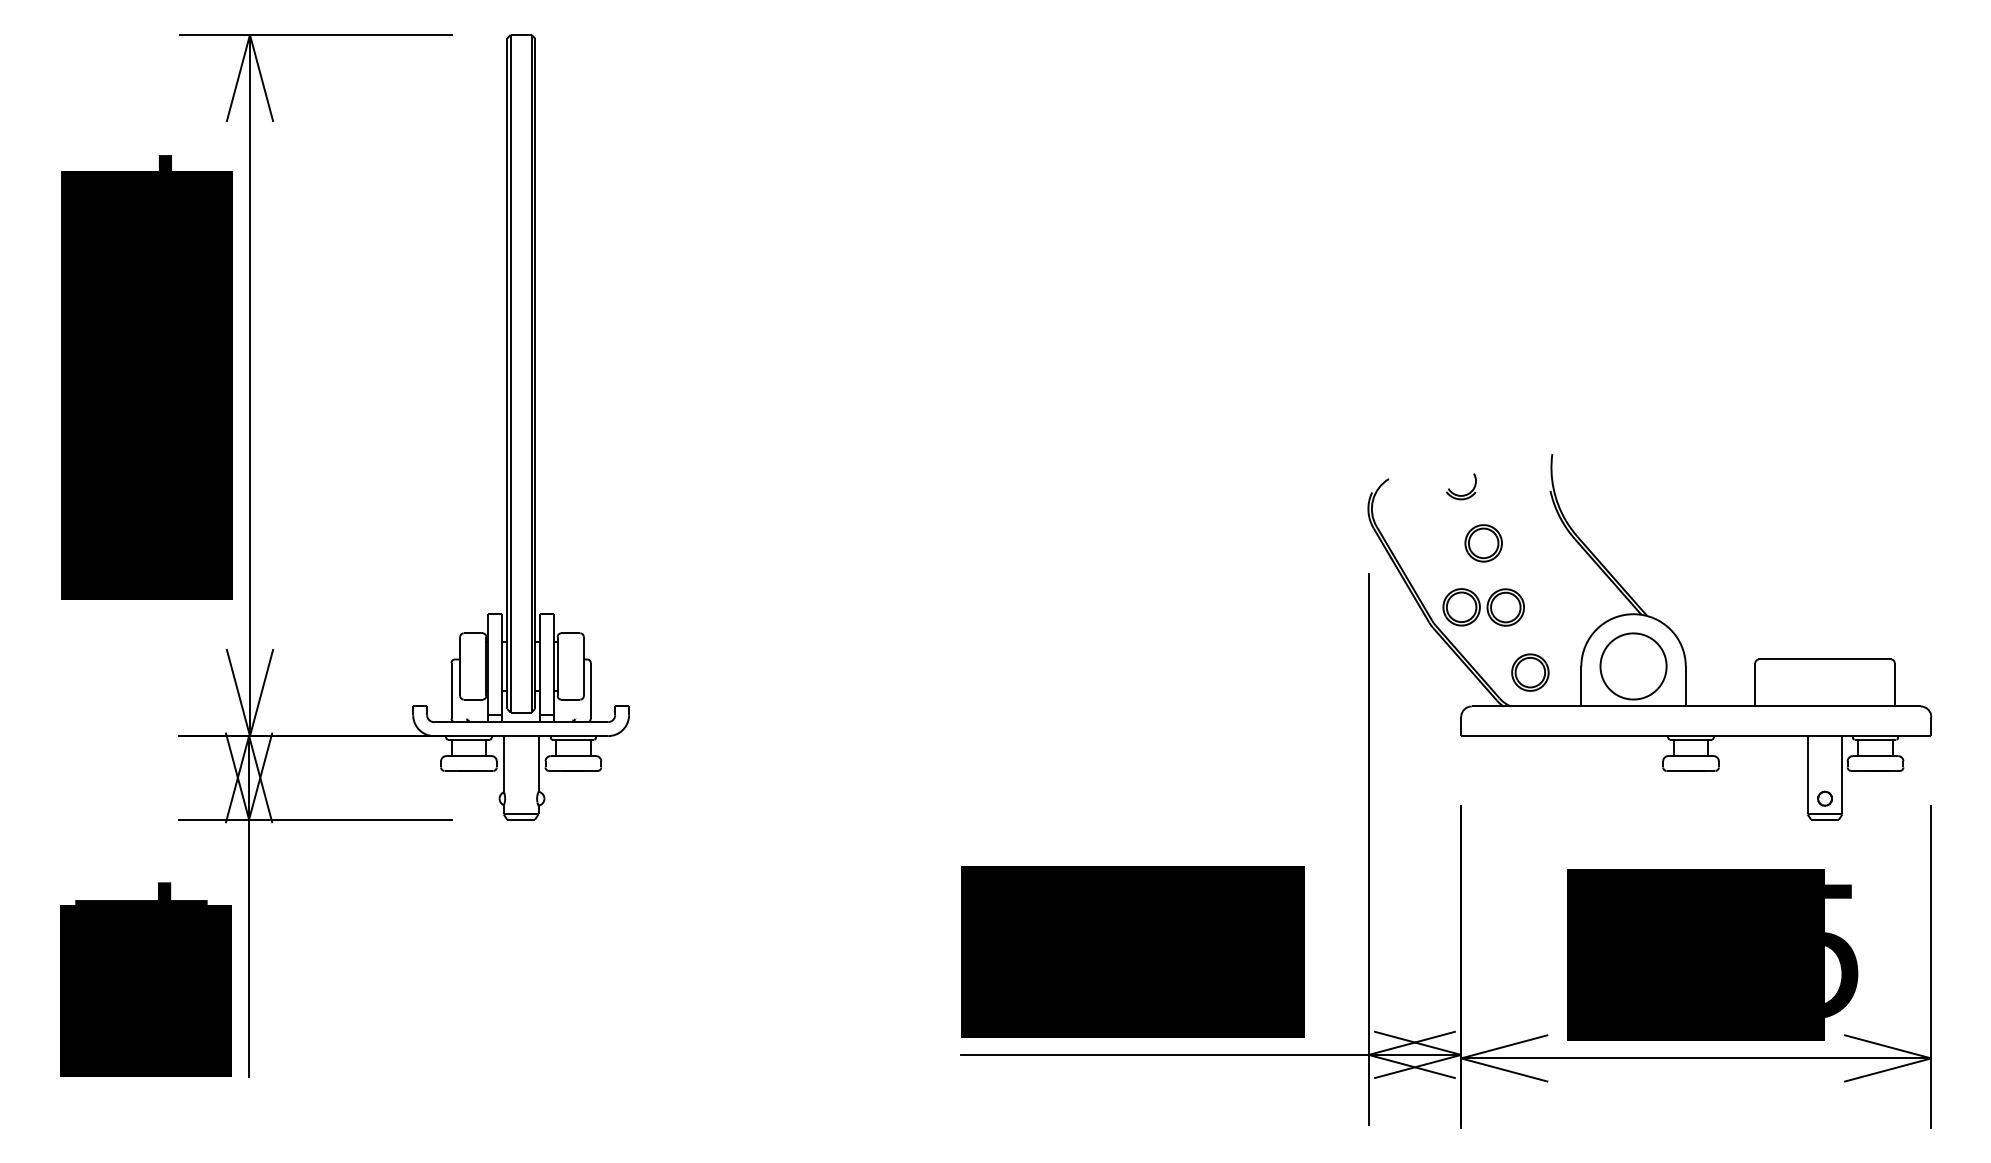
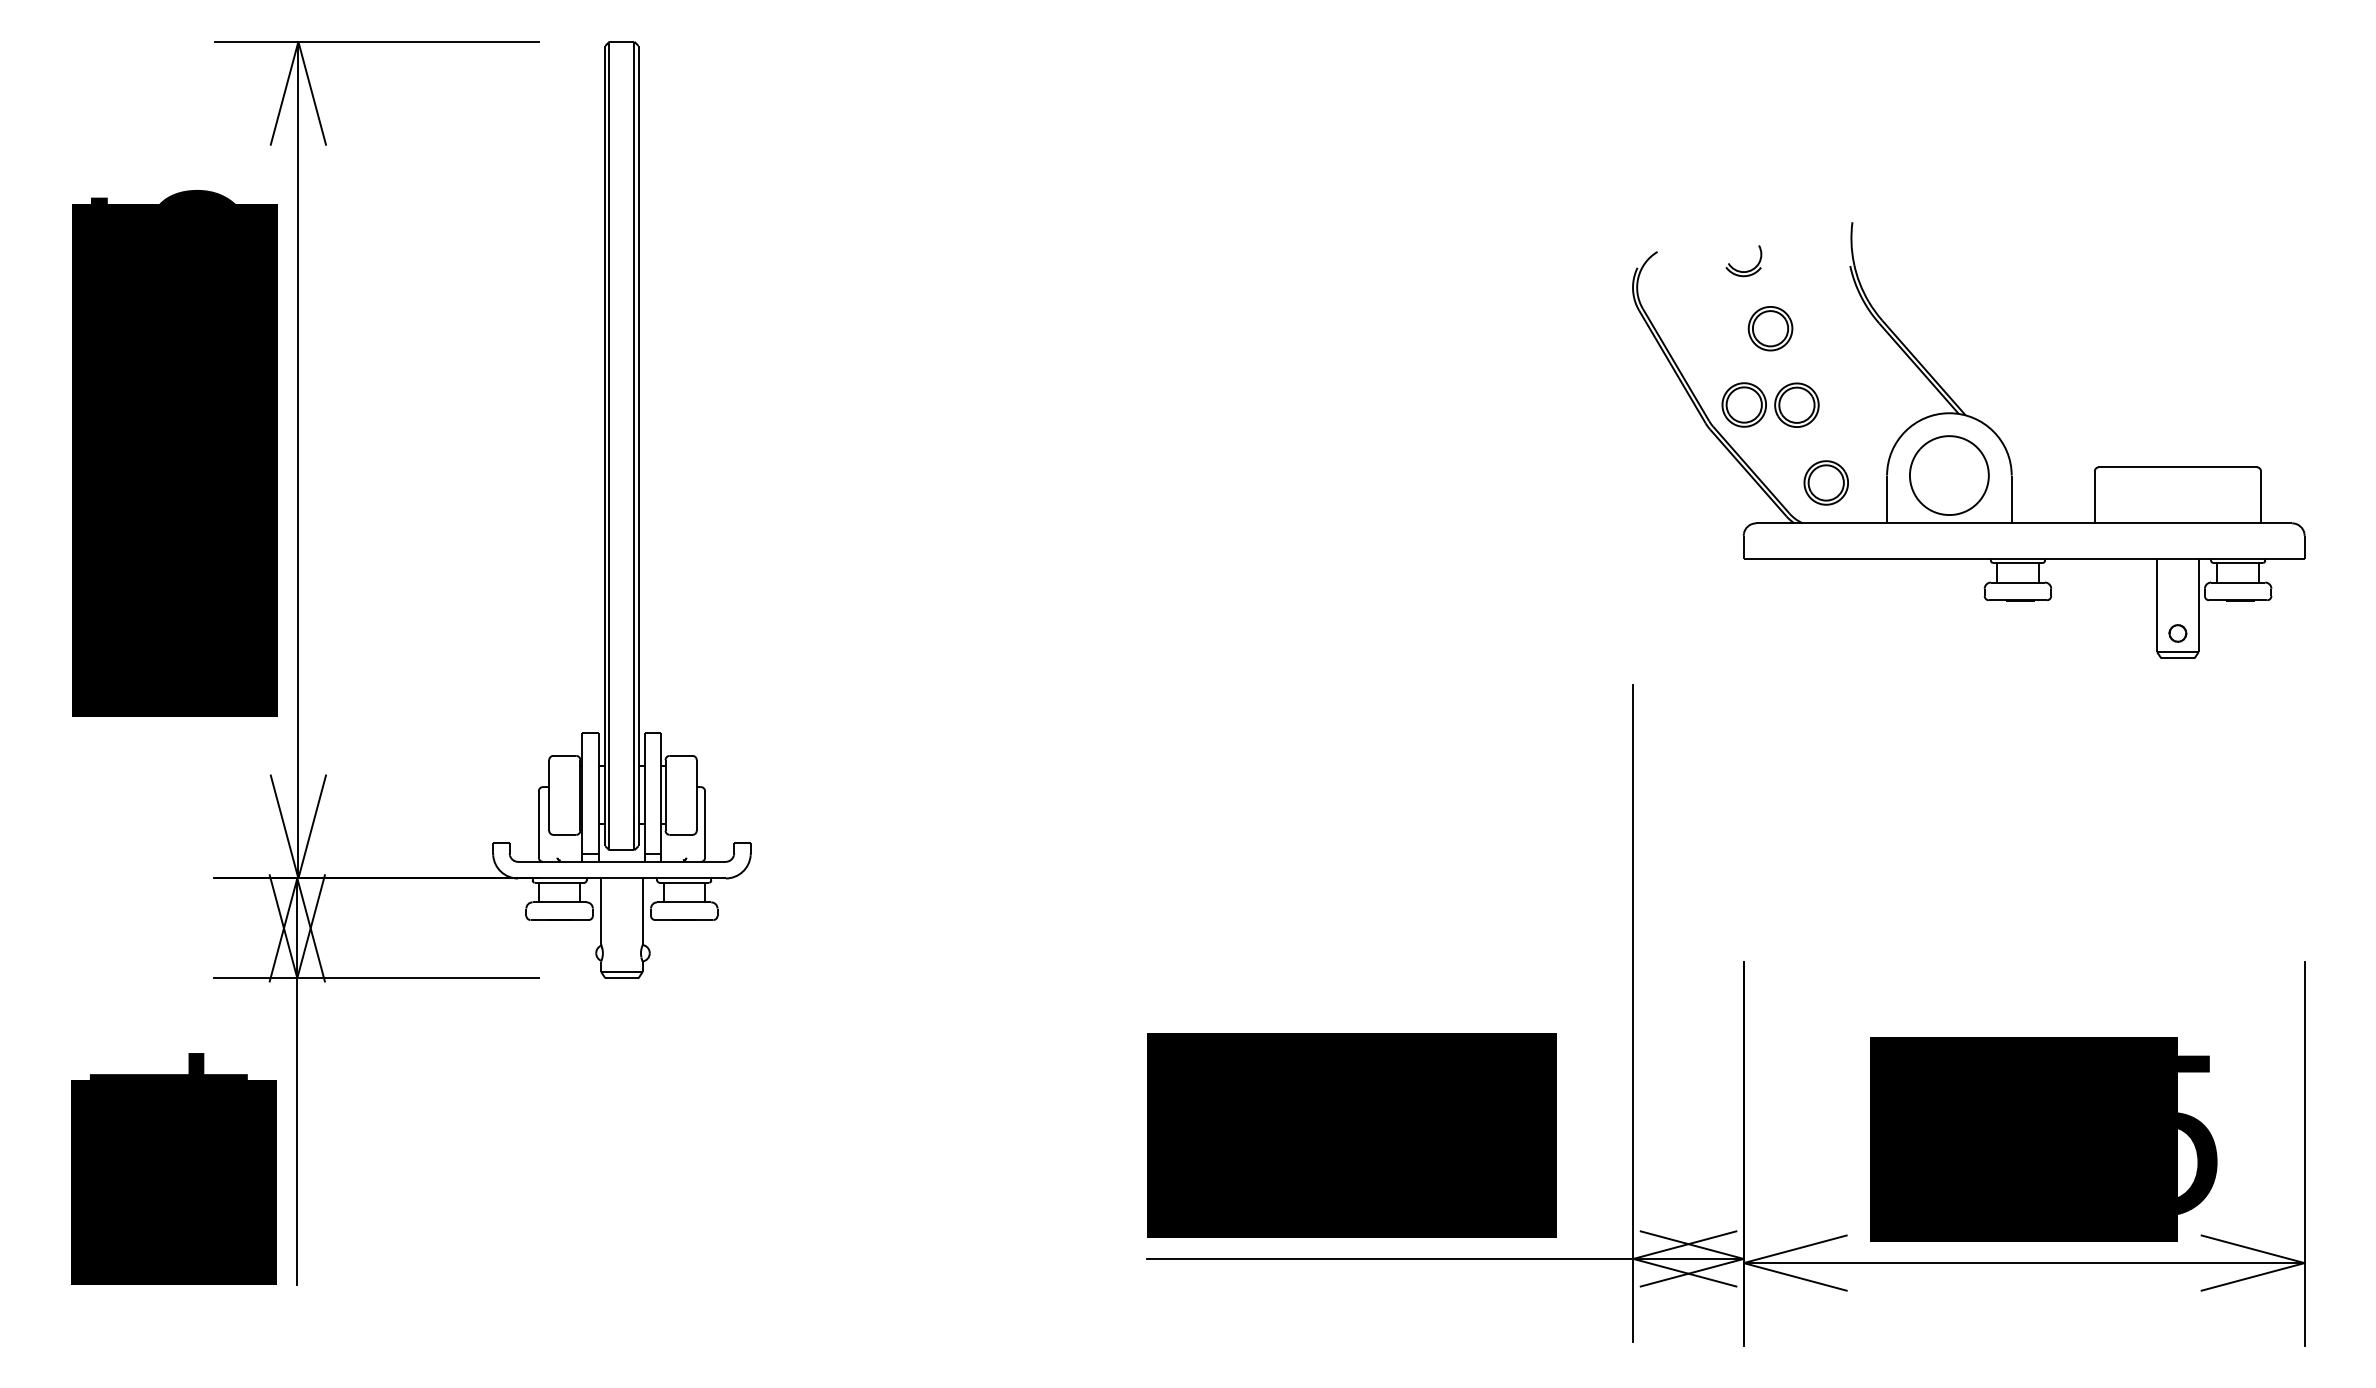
text: (136, 162) -> (162, 194), 201.4 -> 285.5
part: (1649, 637) -> (1968, 441), moved

